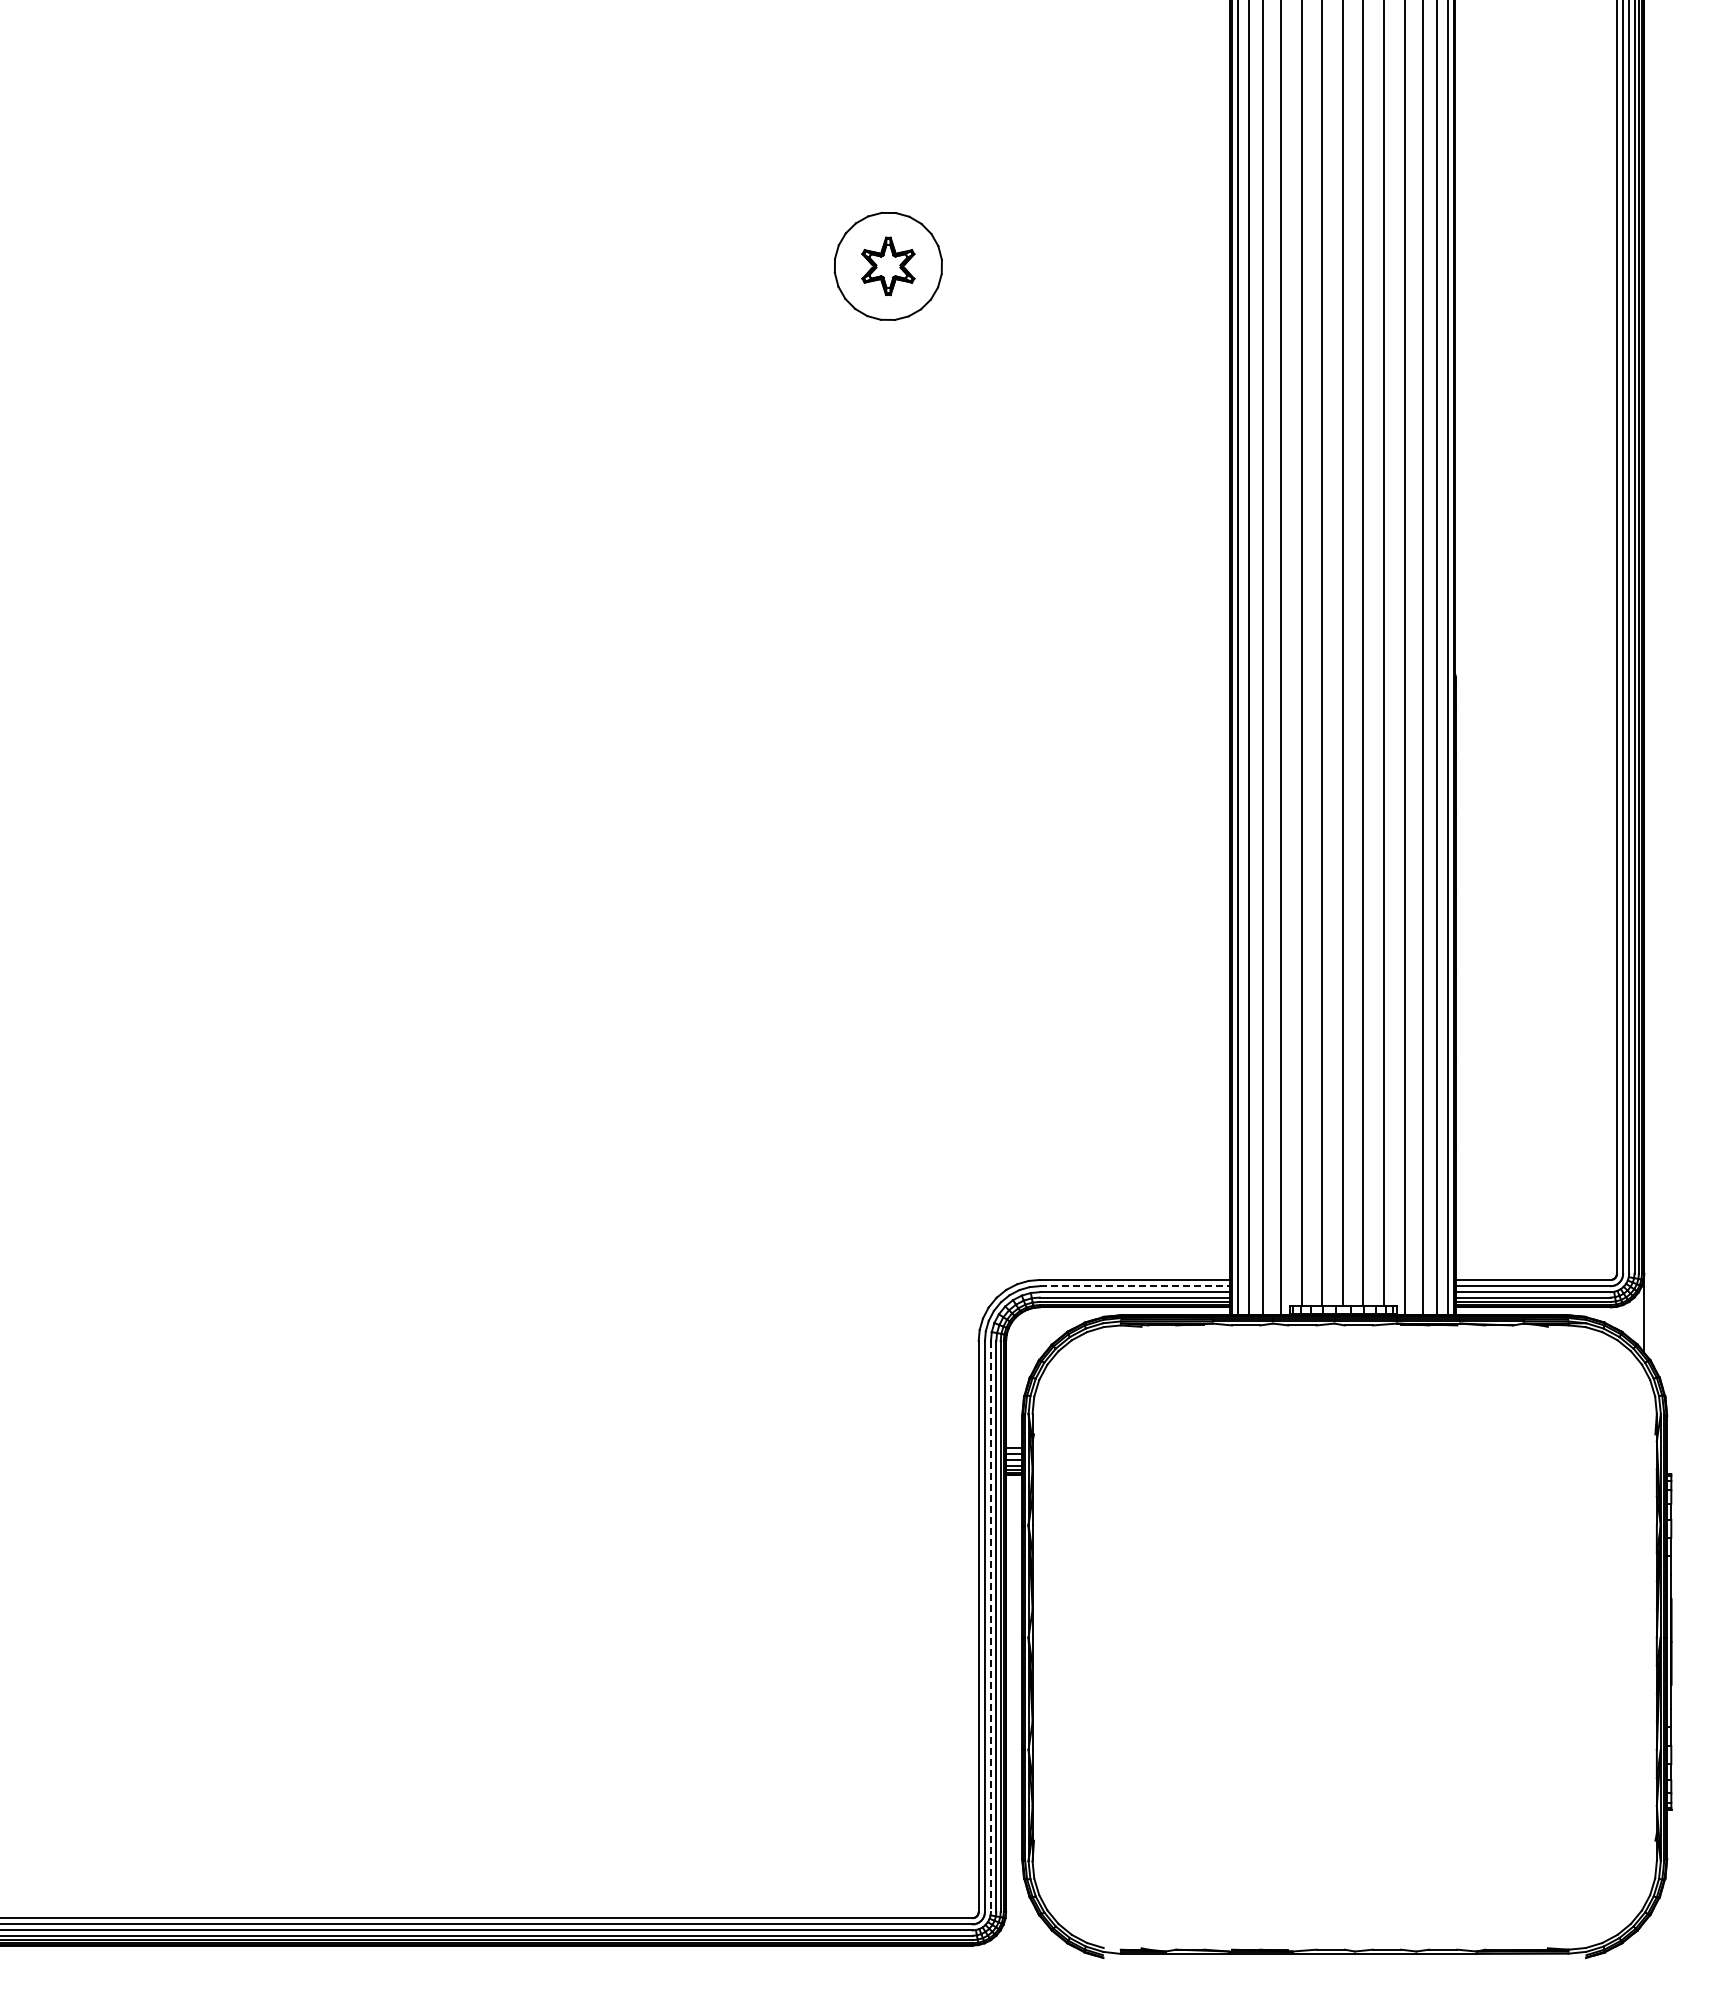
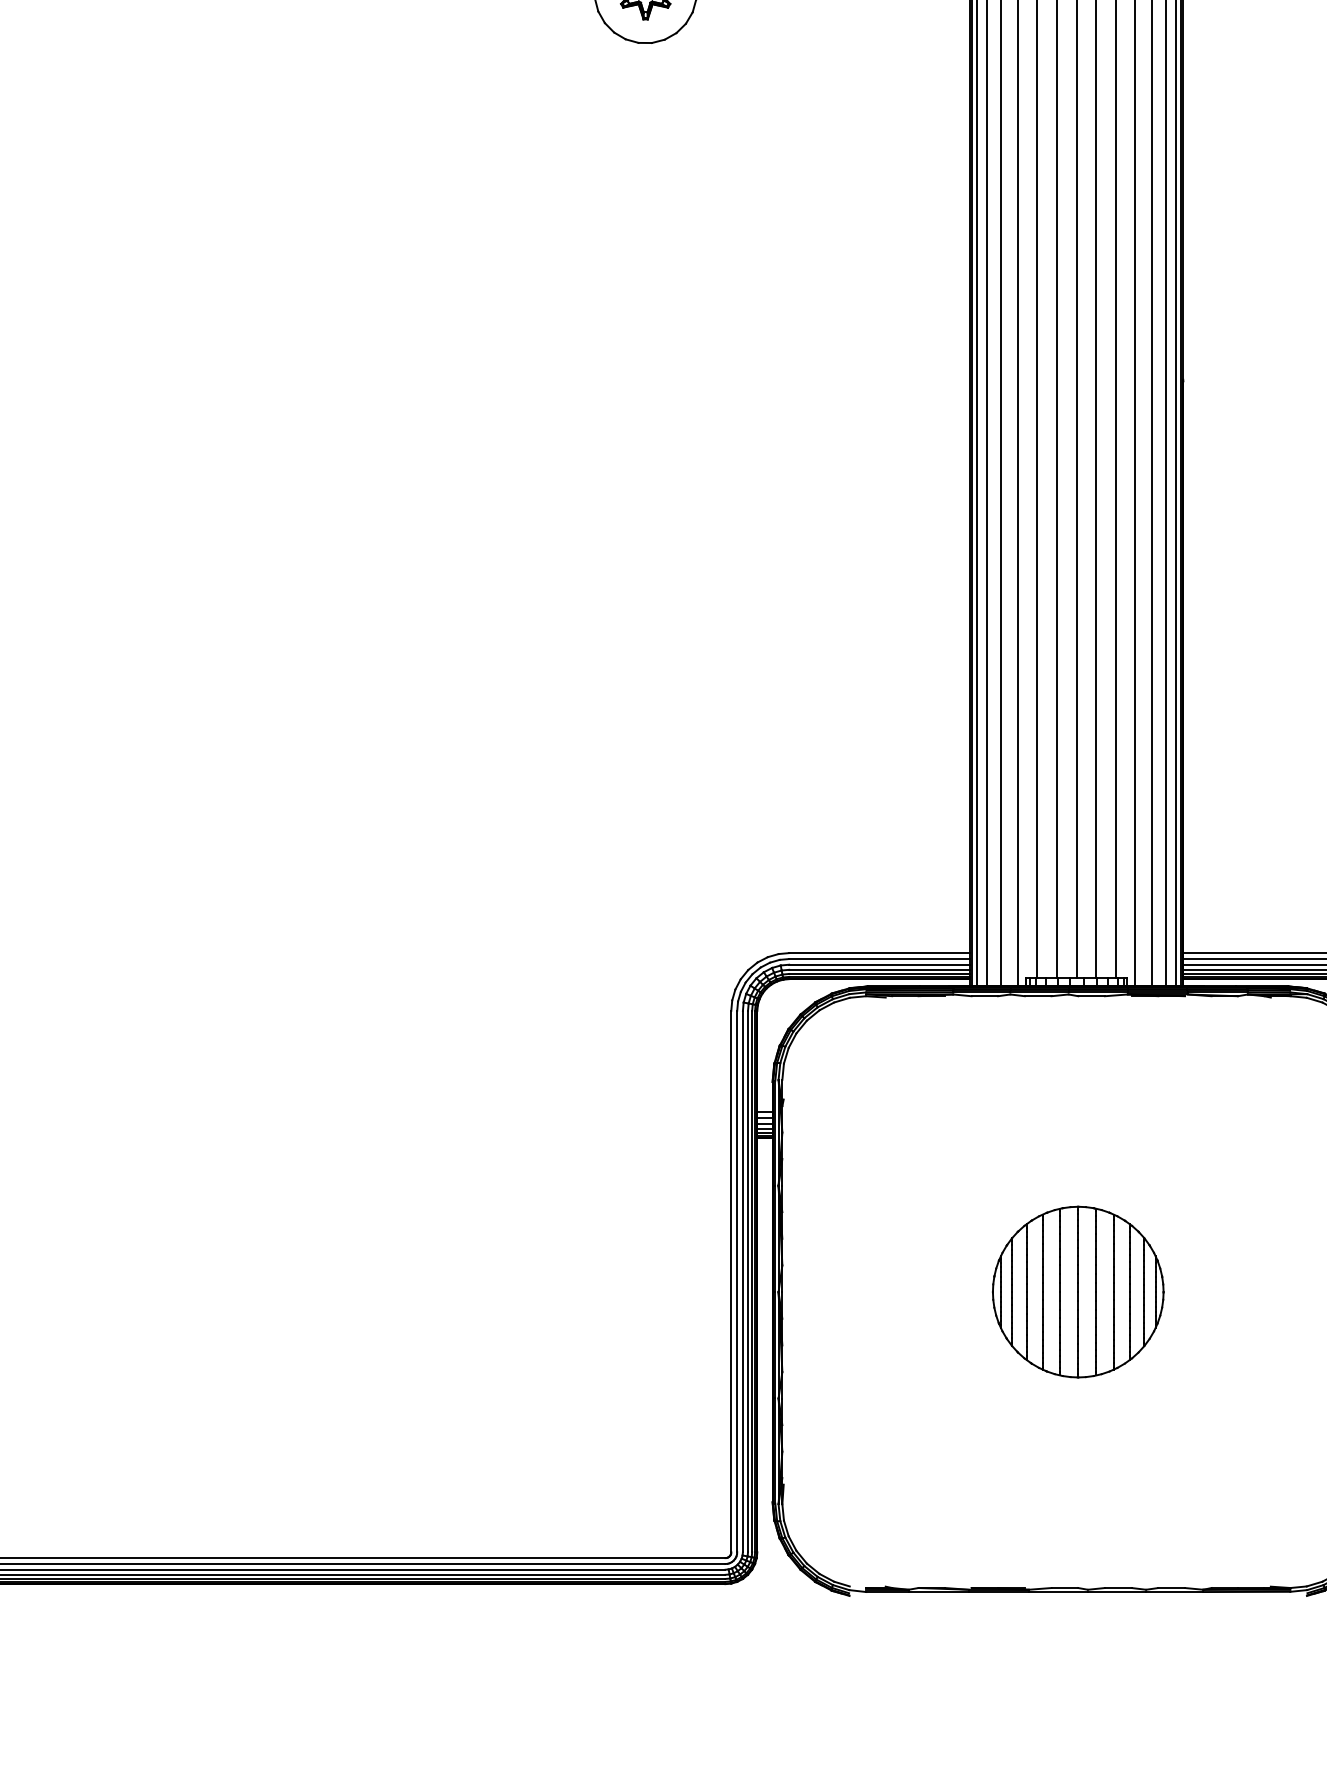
line: (1135, 1286) -> (879, 959), dashed -> solid
line: (990, 1626) -> (742, 1281), dashed -> solid
part: (1344, 1637) -> (1078, 1292), added

